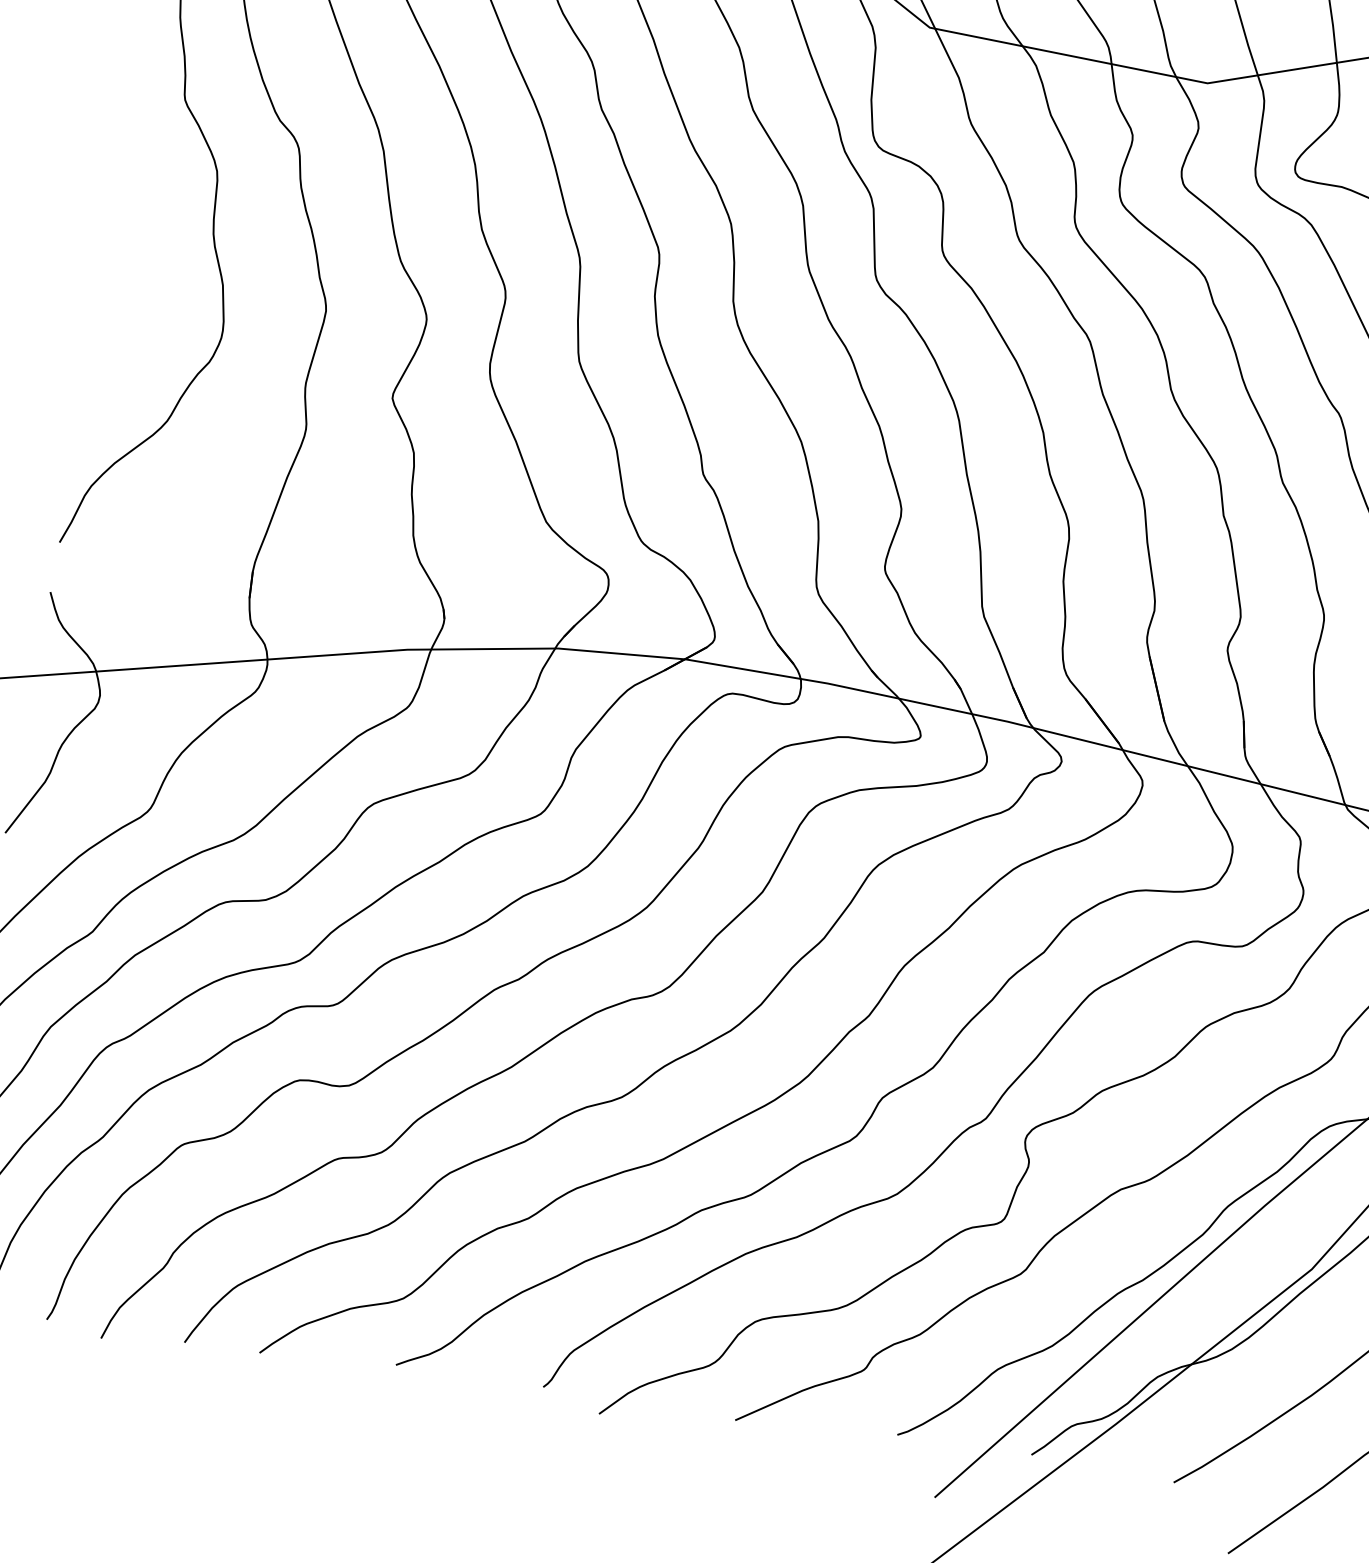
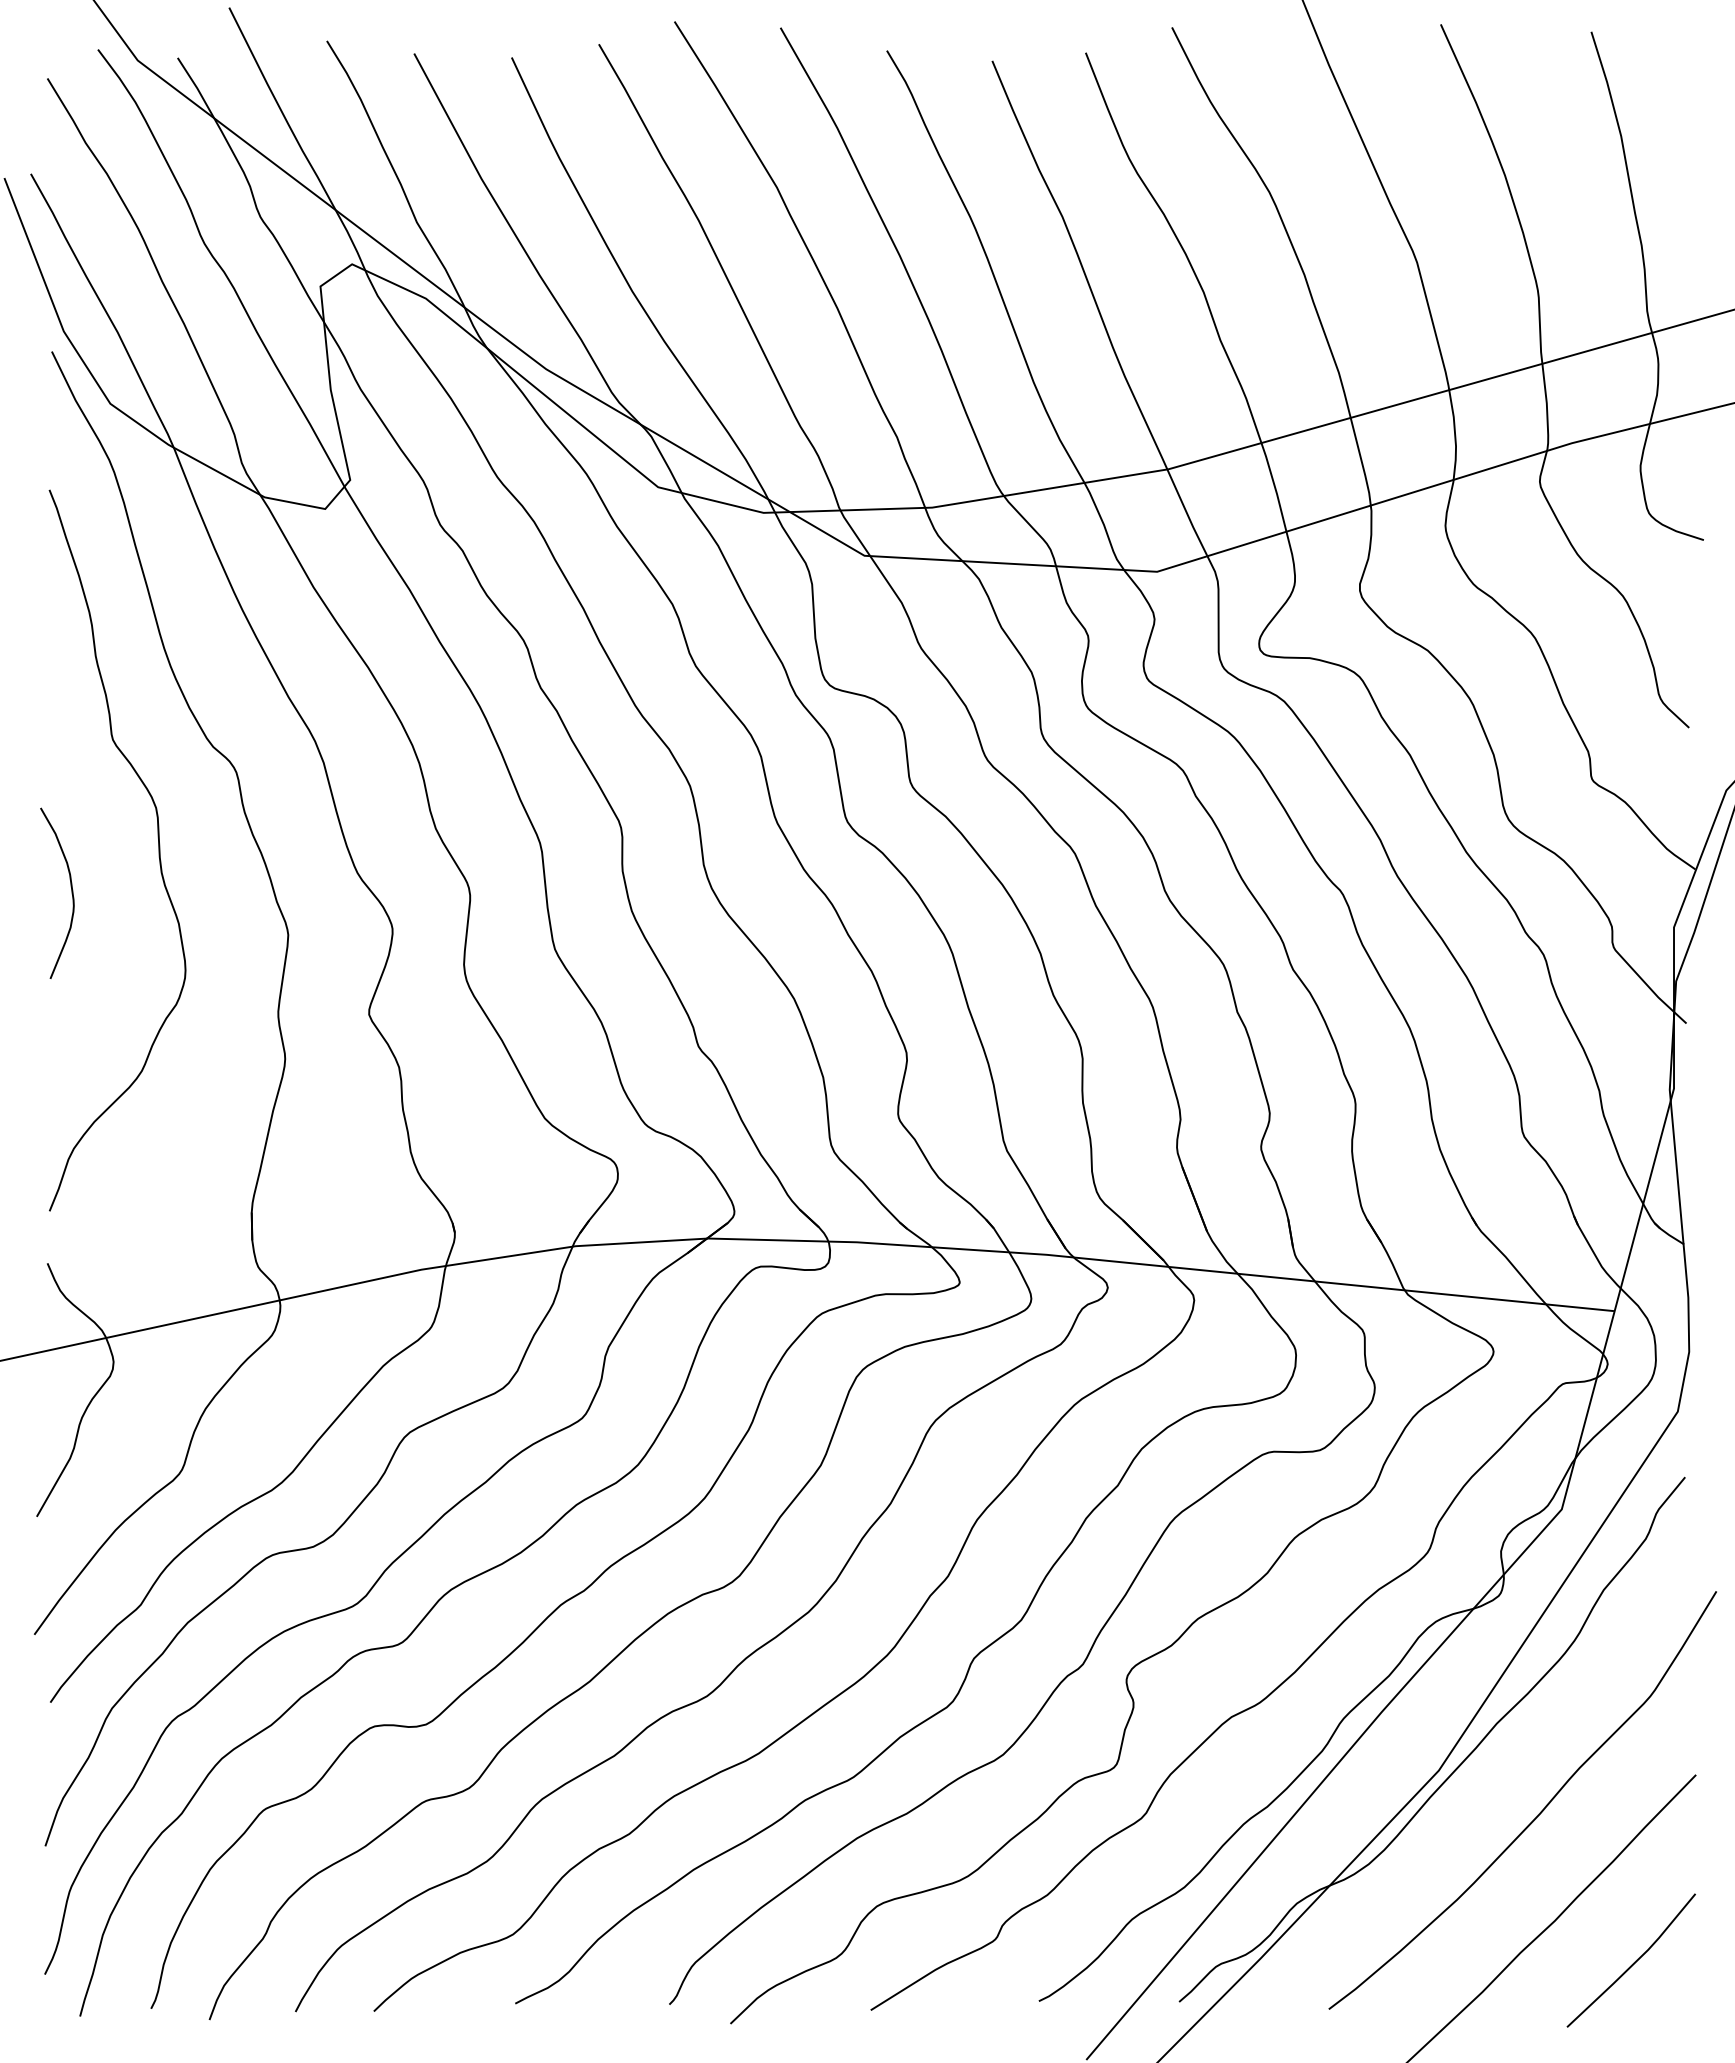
curve: (124, 240) -> (71, 892), added

